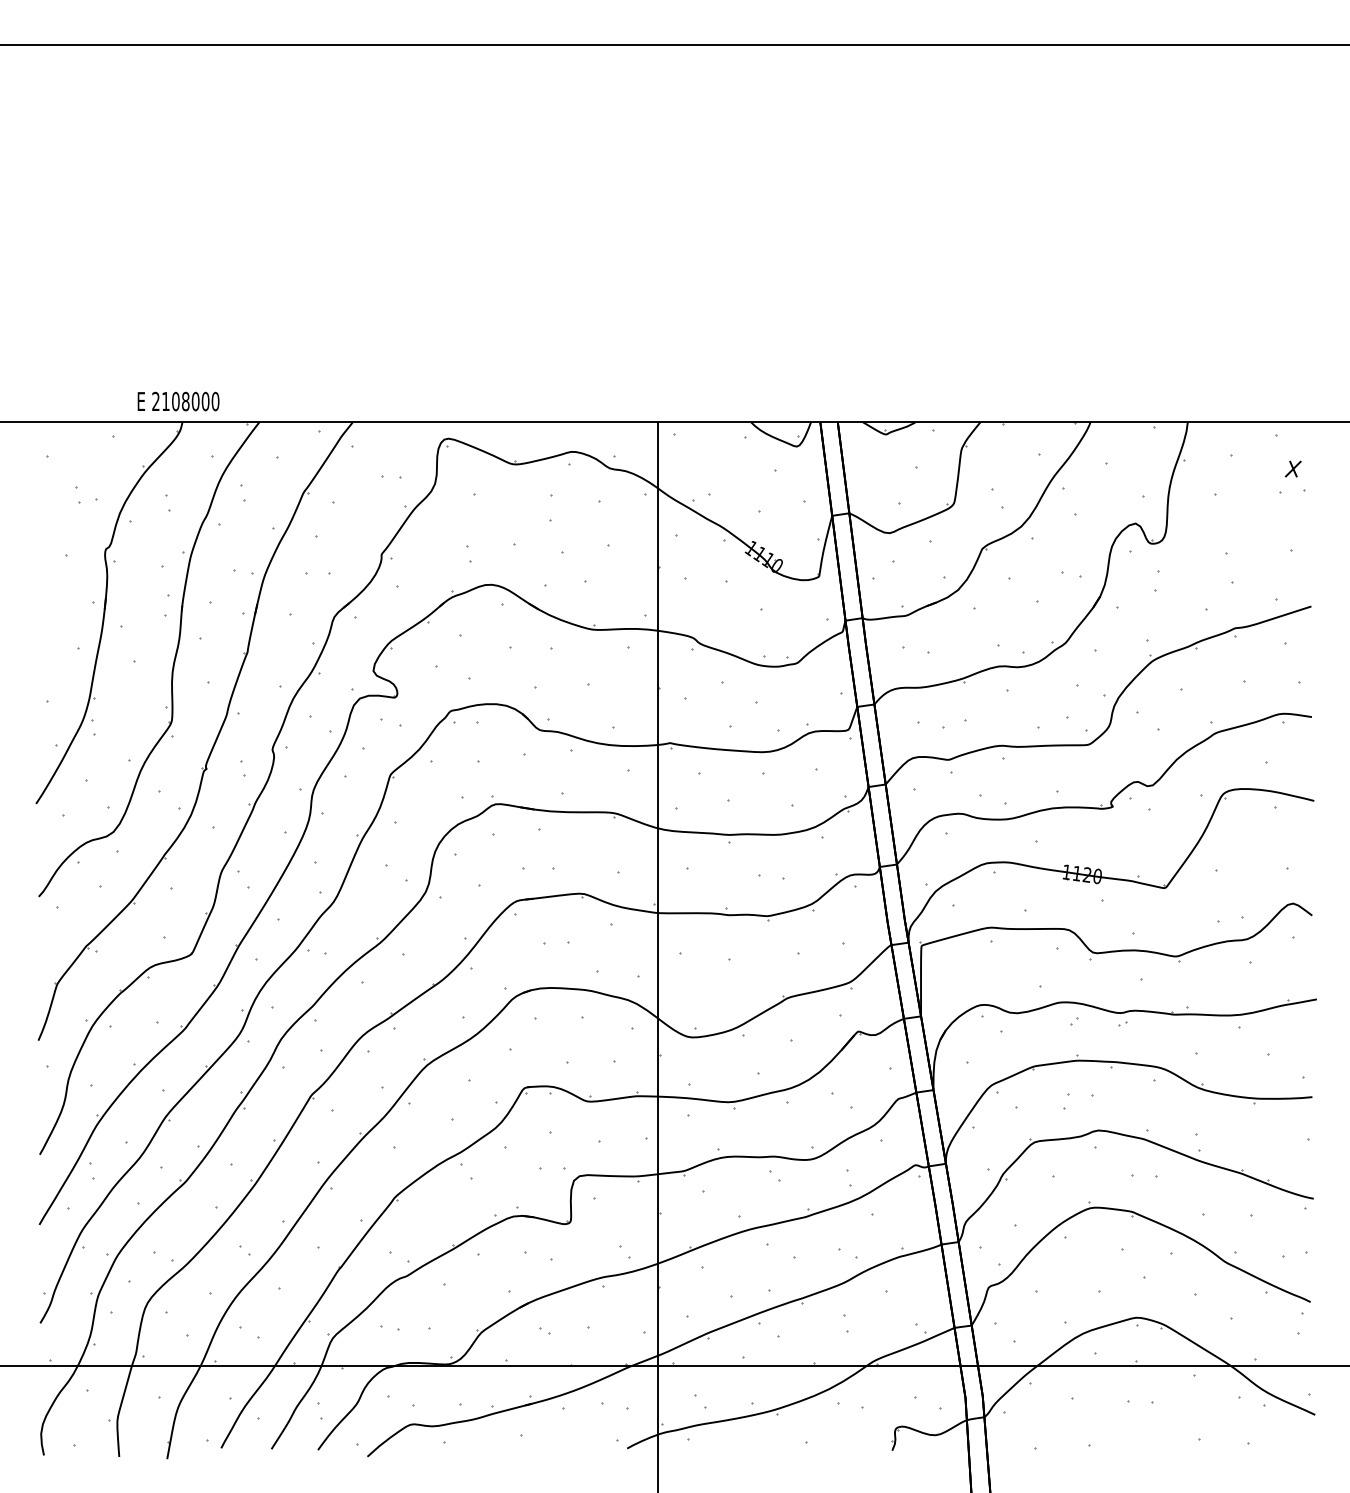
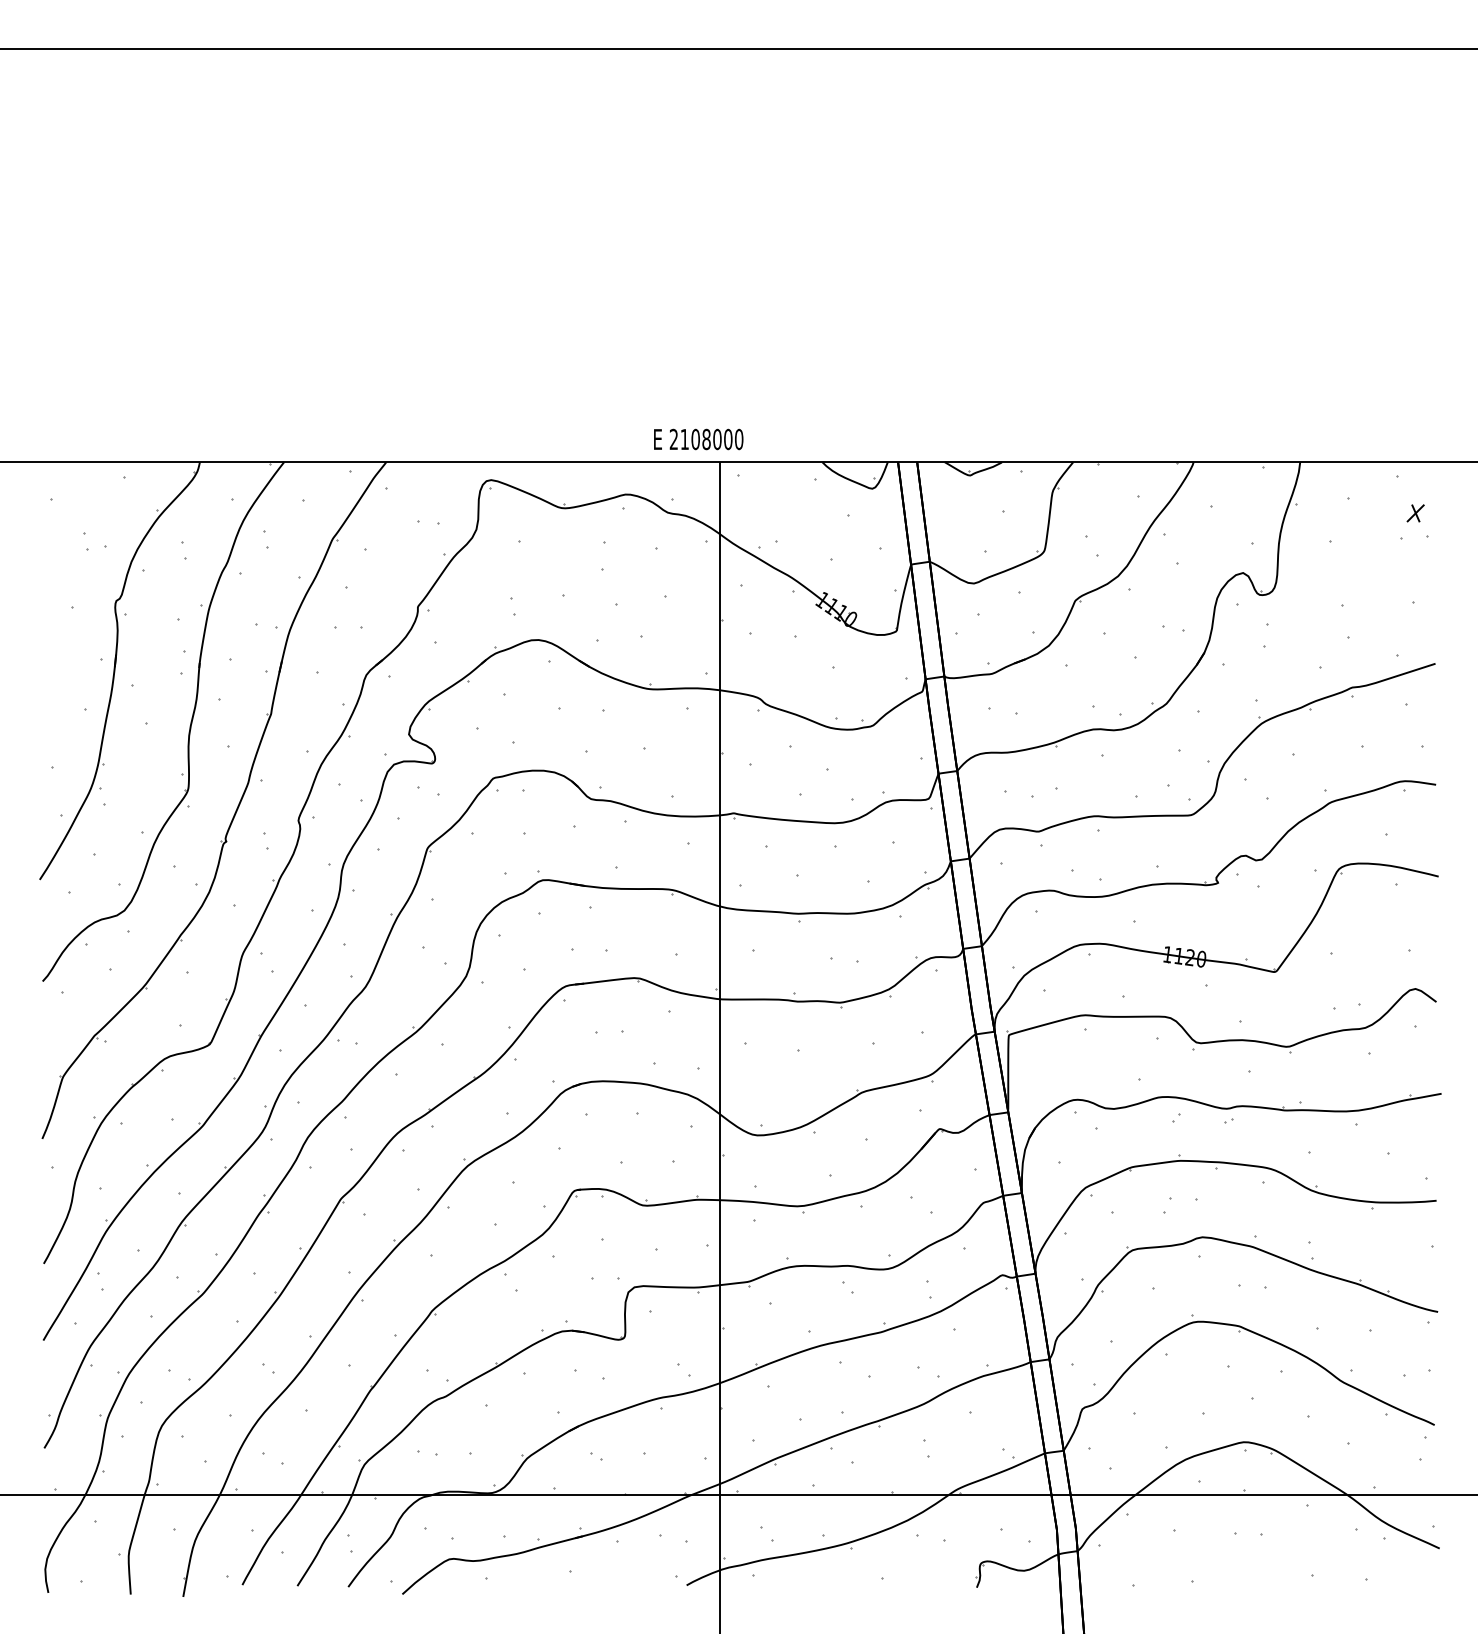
text: (178, 401) -> (698, 439), moved

